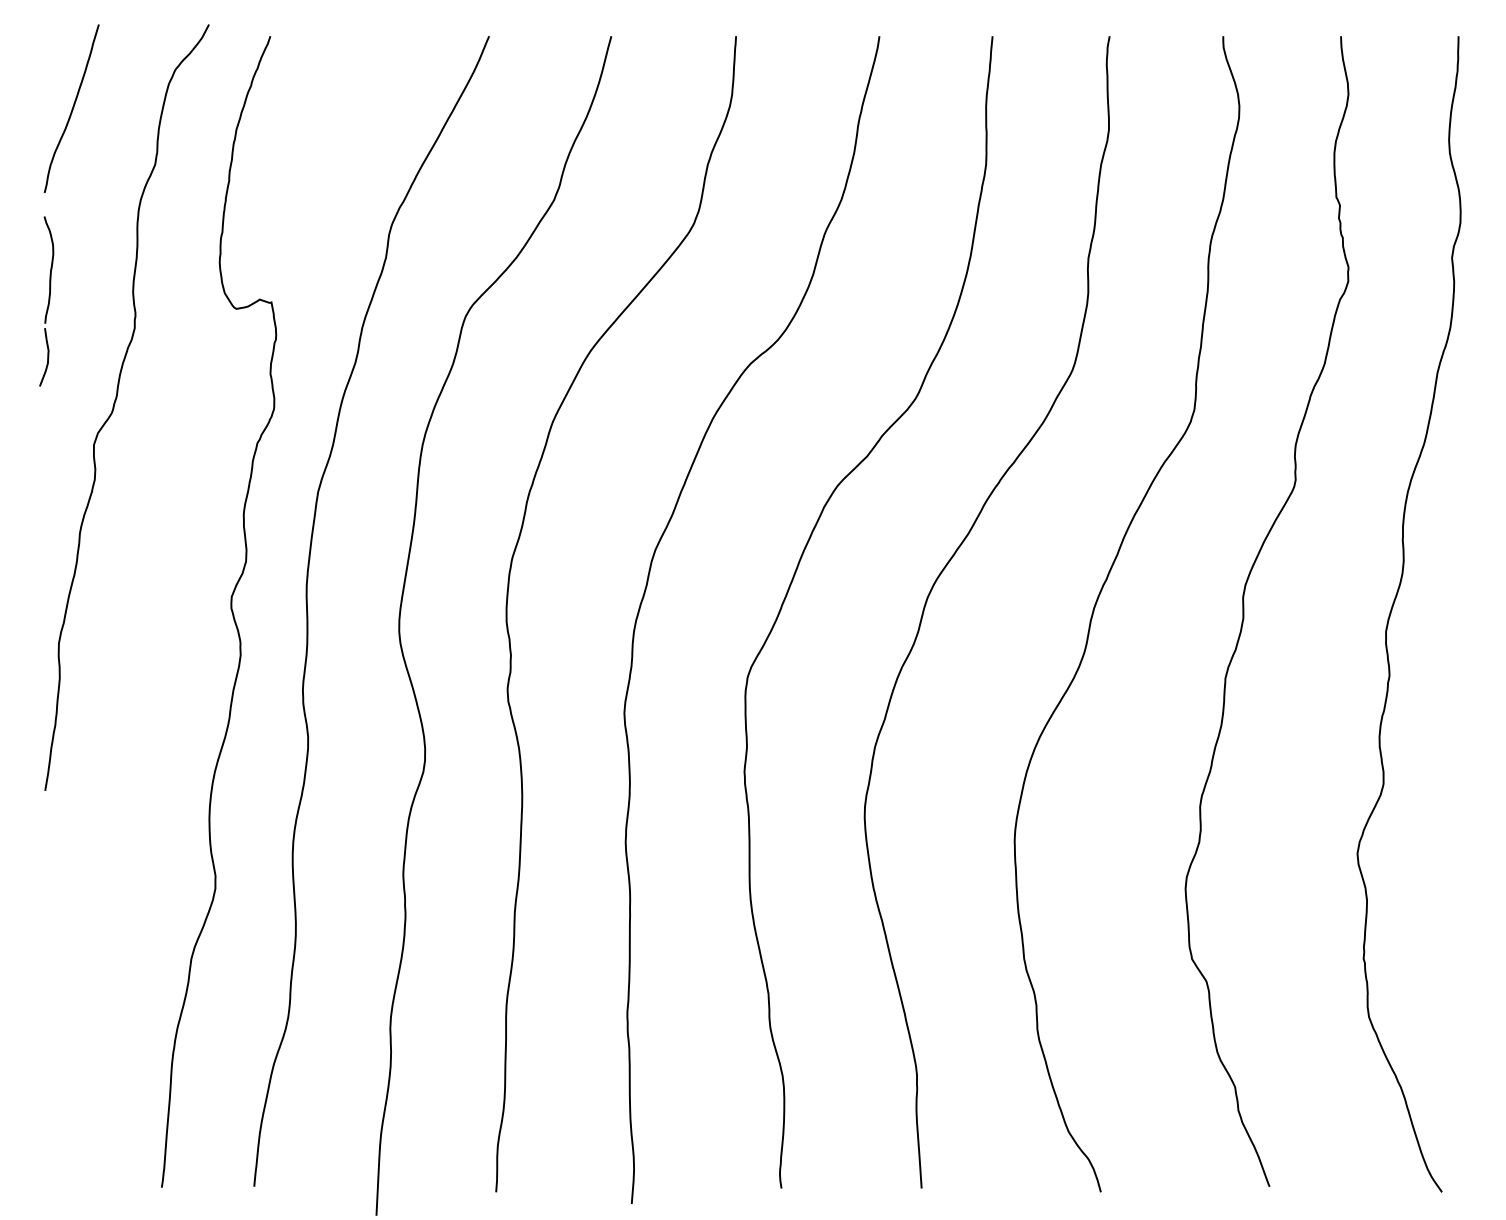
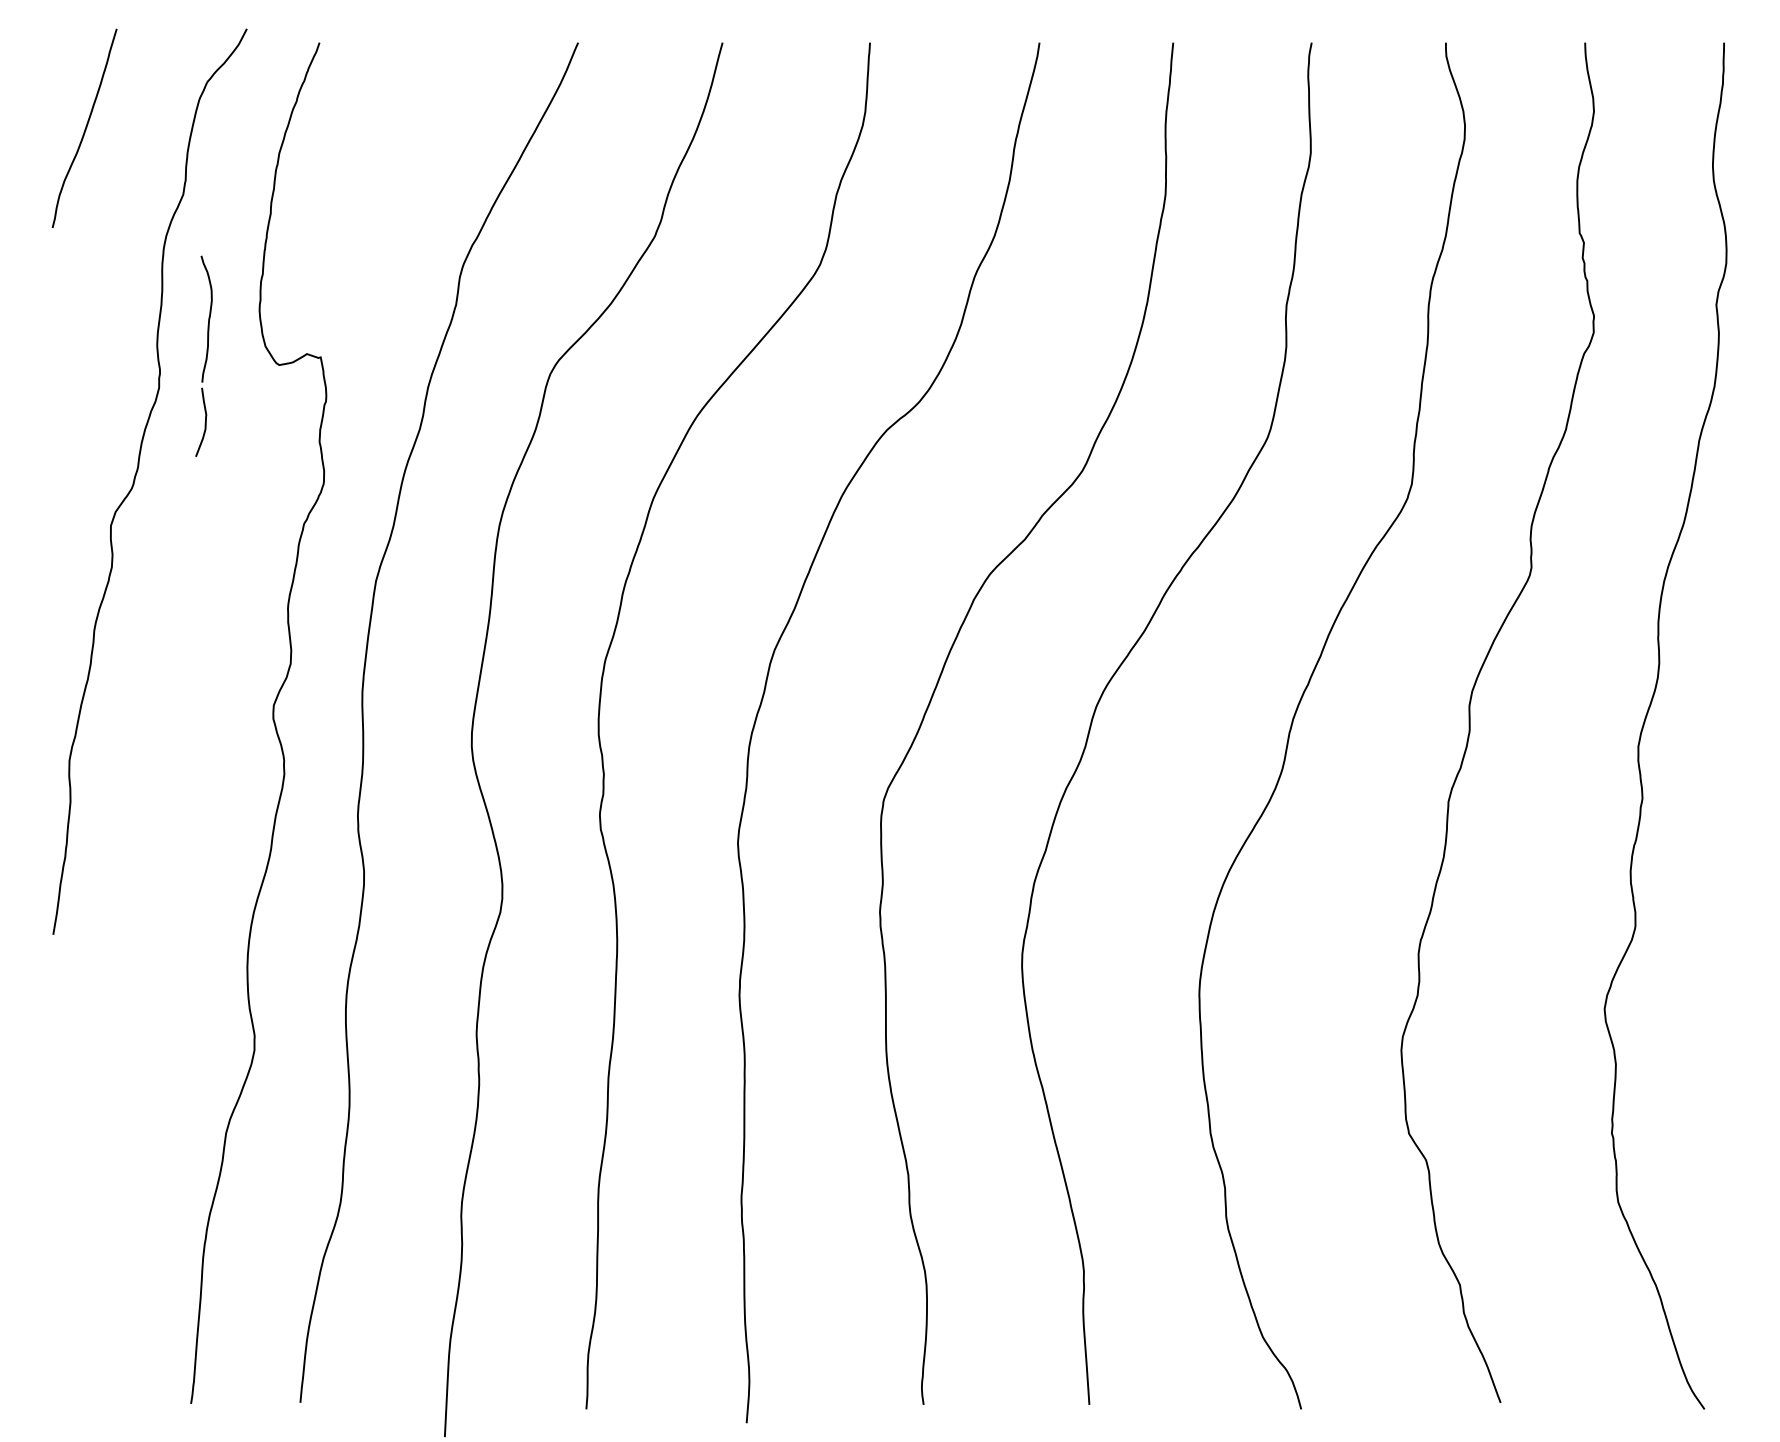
part: (46, 300) -> (203, 355), moved

